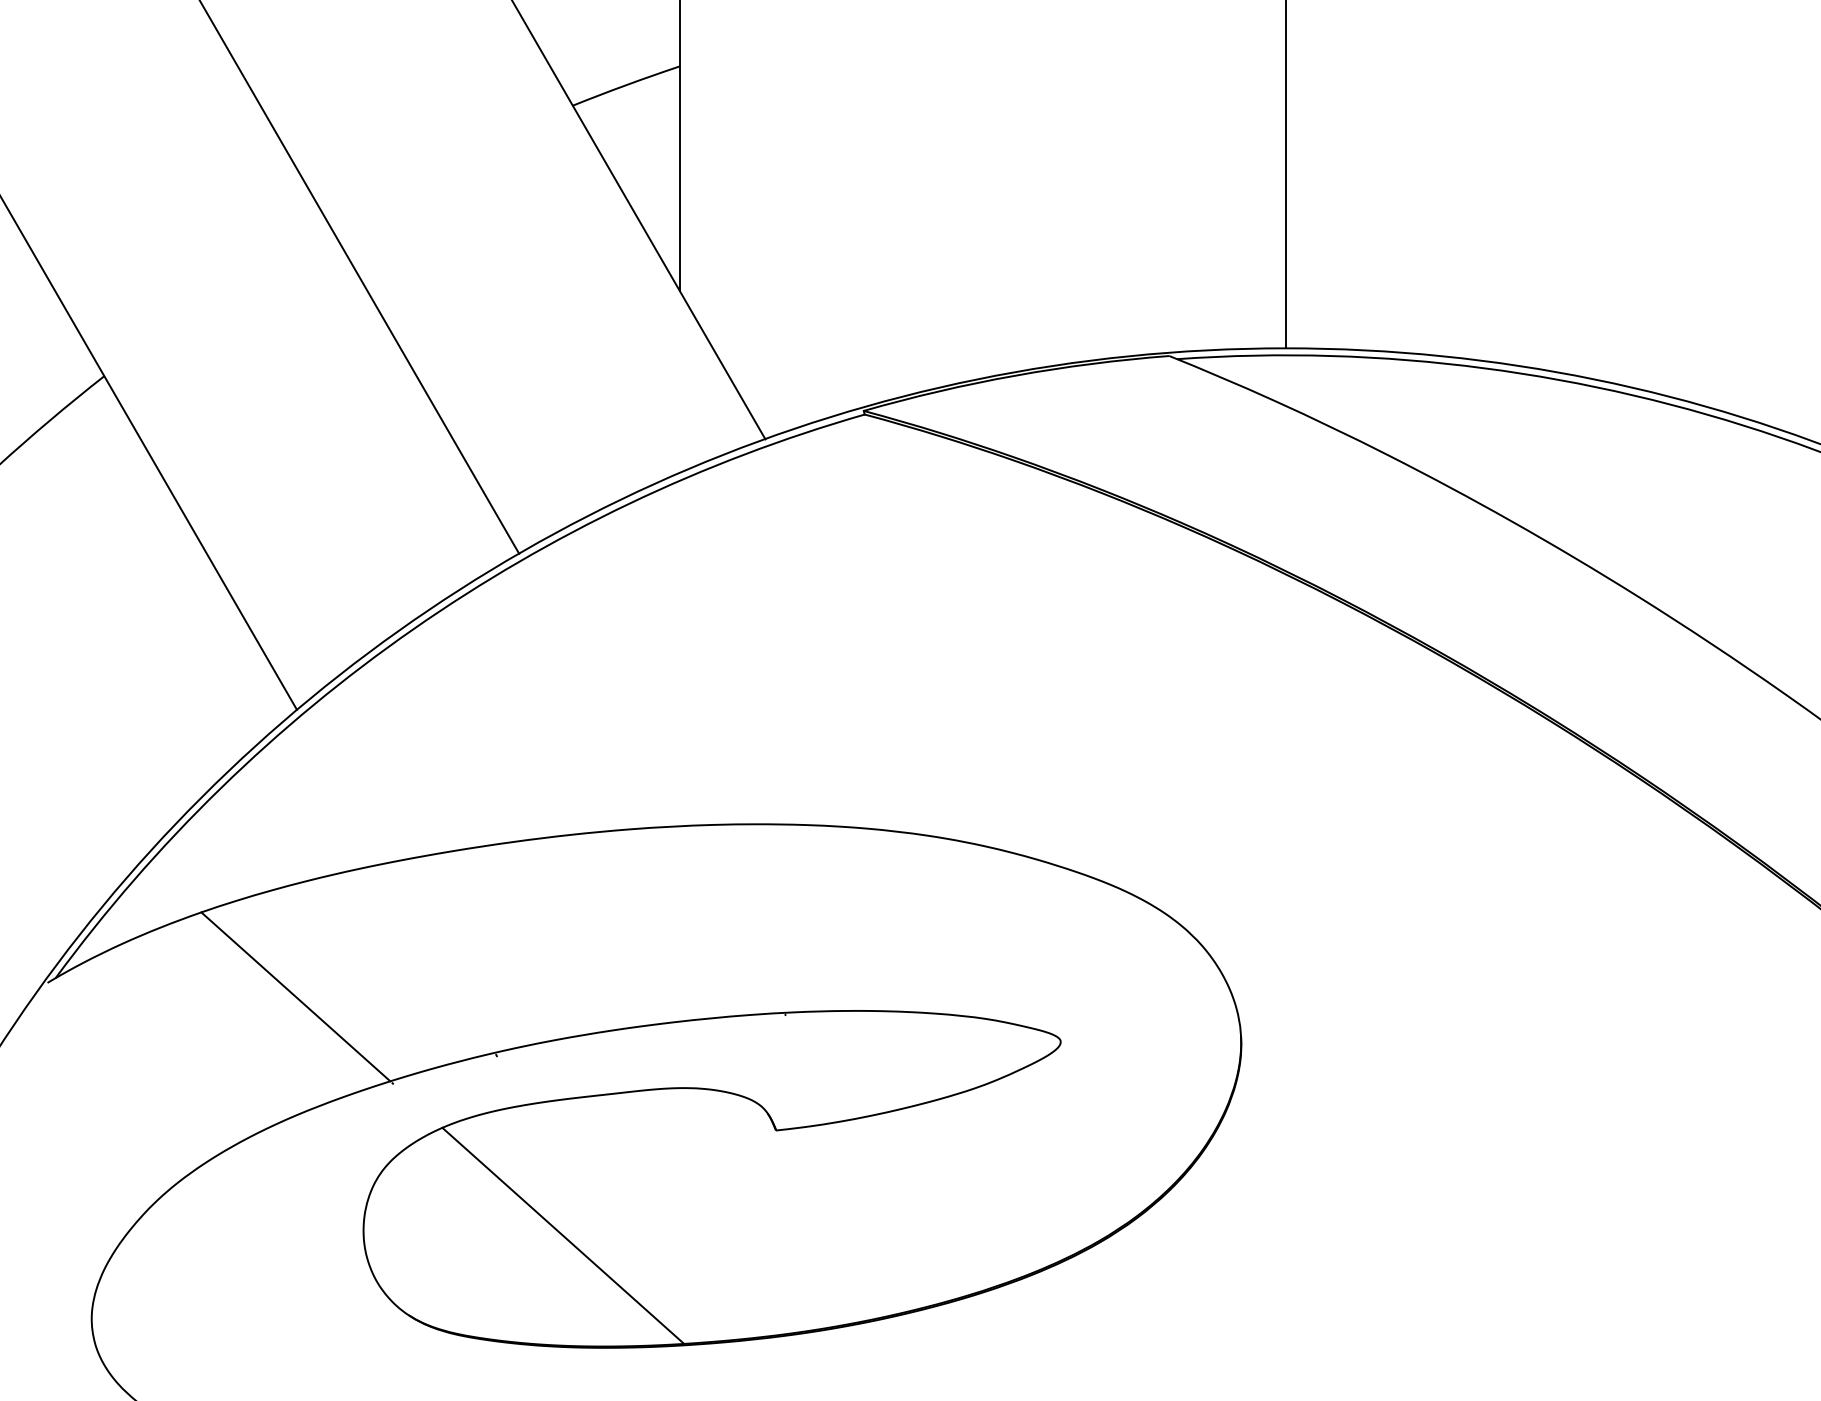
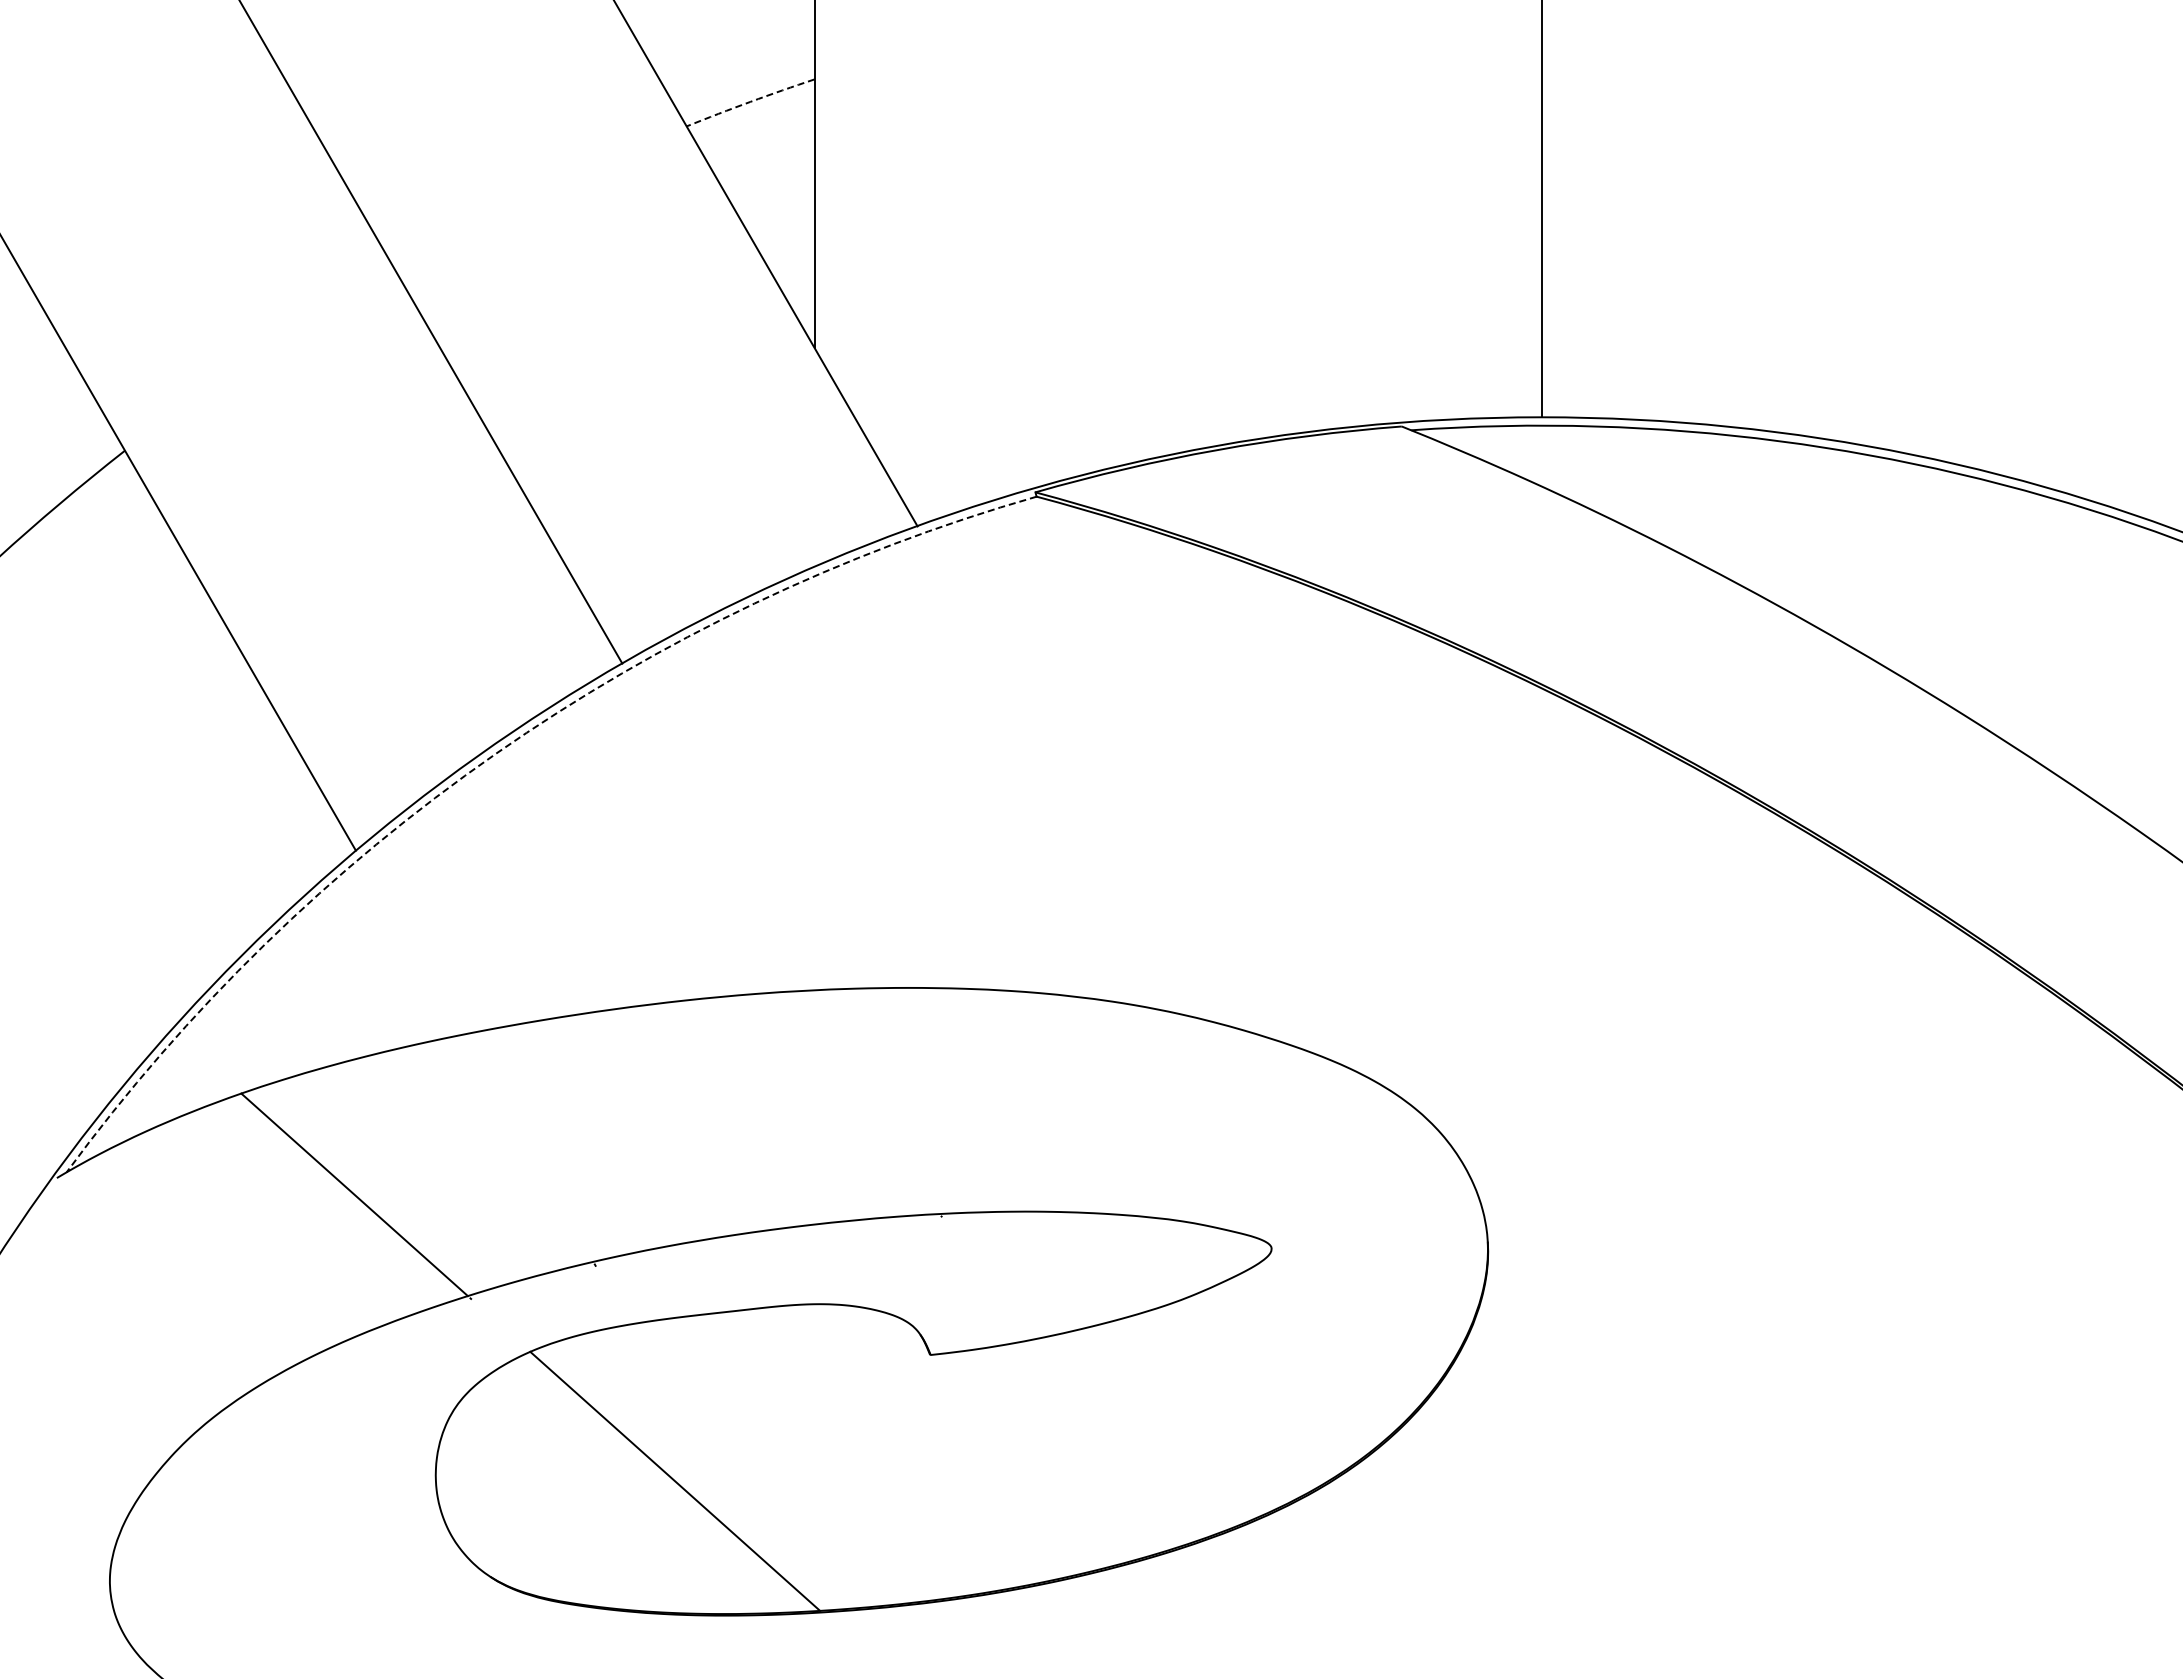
arc: (626, 84) -> (750, 101), solid -> dashed
arc: (413, 629) -> (495, 754), solid -> dashed

